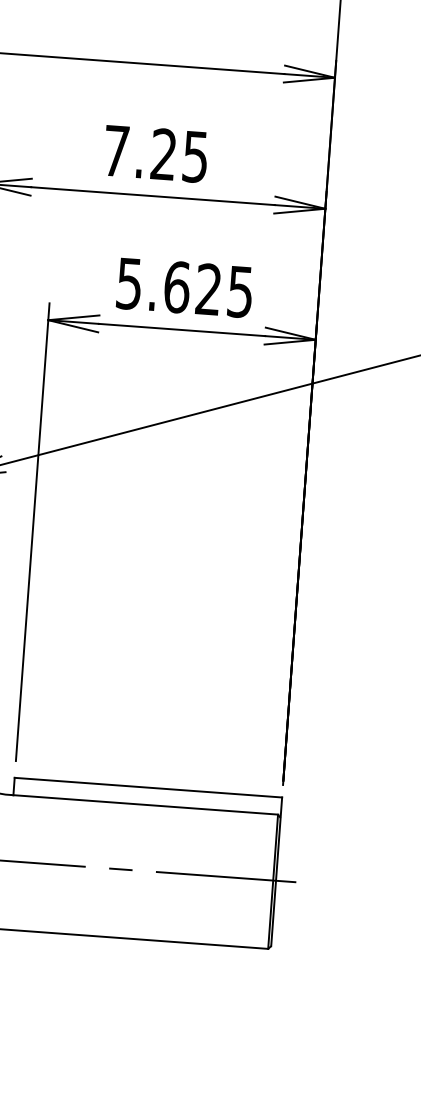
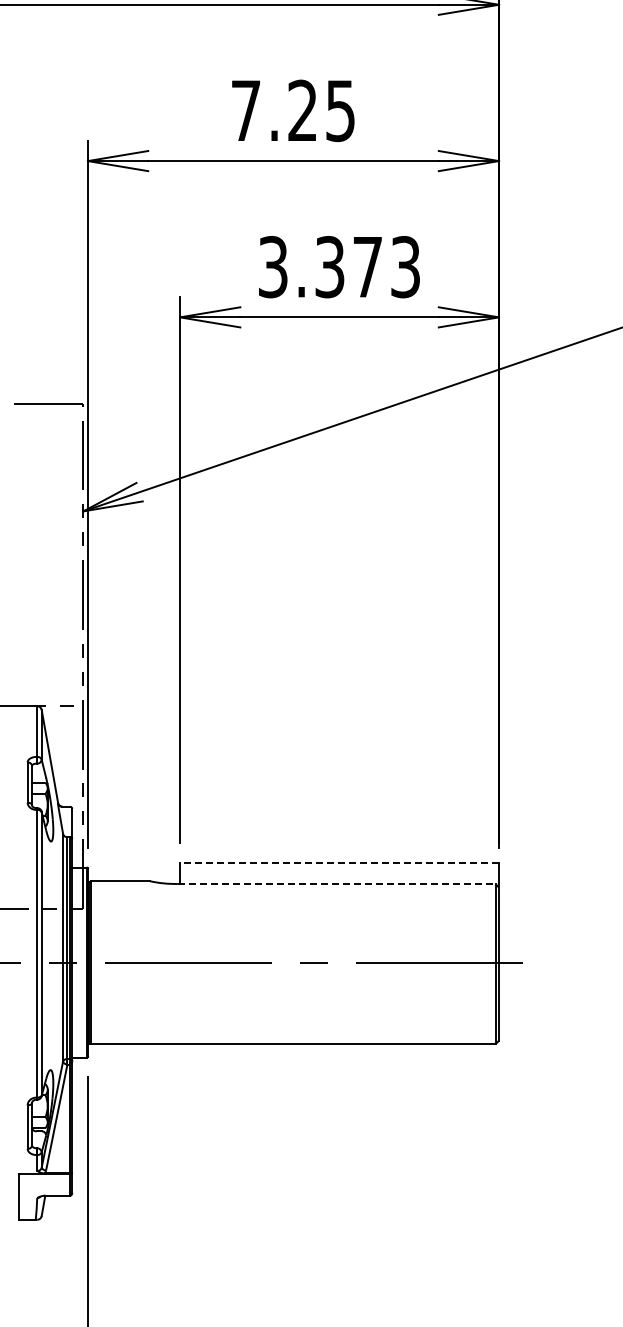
text: (185, 288) -> (339, 267), 5.625 -> 3.373
line: (148, 787) -> (339, 863), solid -> dashed
line: (145, 804) -> (337, 883), solid -> dashed

